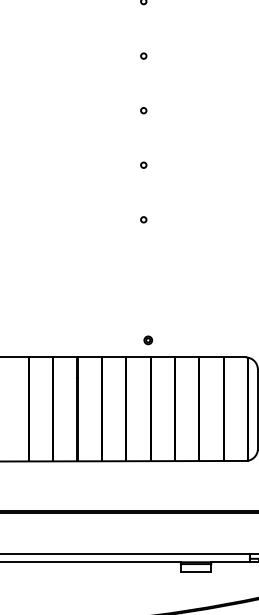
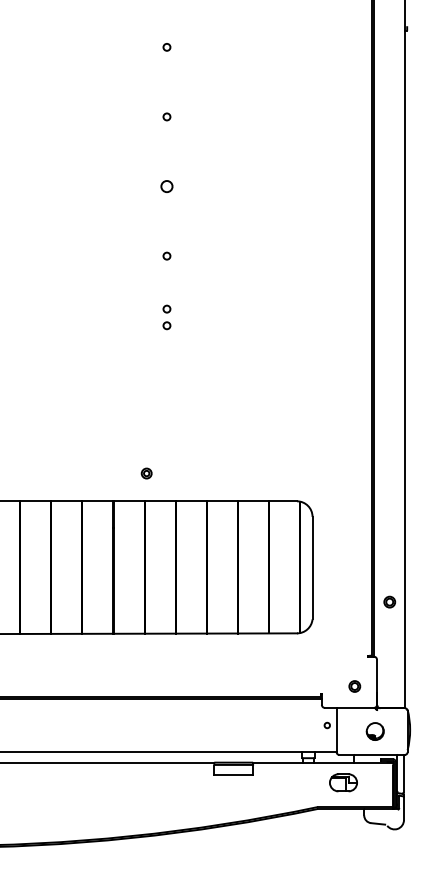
circle: (143, 110) -> (166, 186), size x1.6
circle: (143, 206) -> (166, 308), added
part: (148, 340) -> (146, 473), moved

